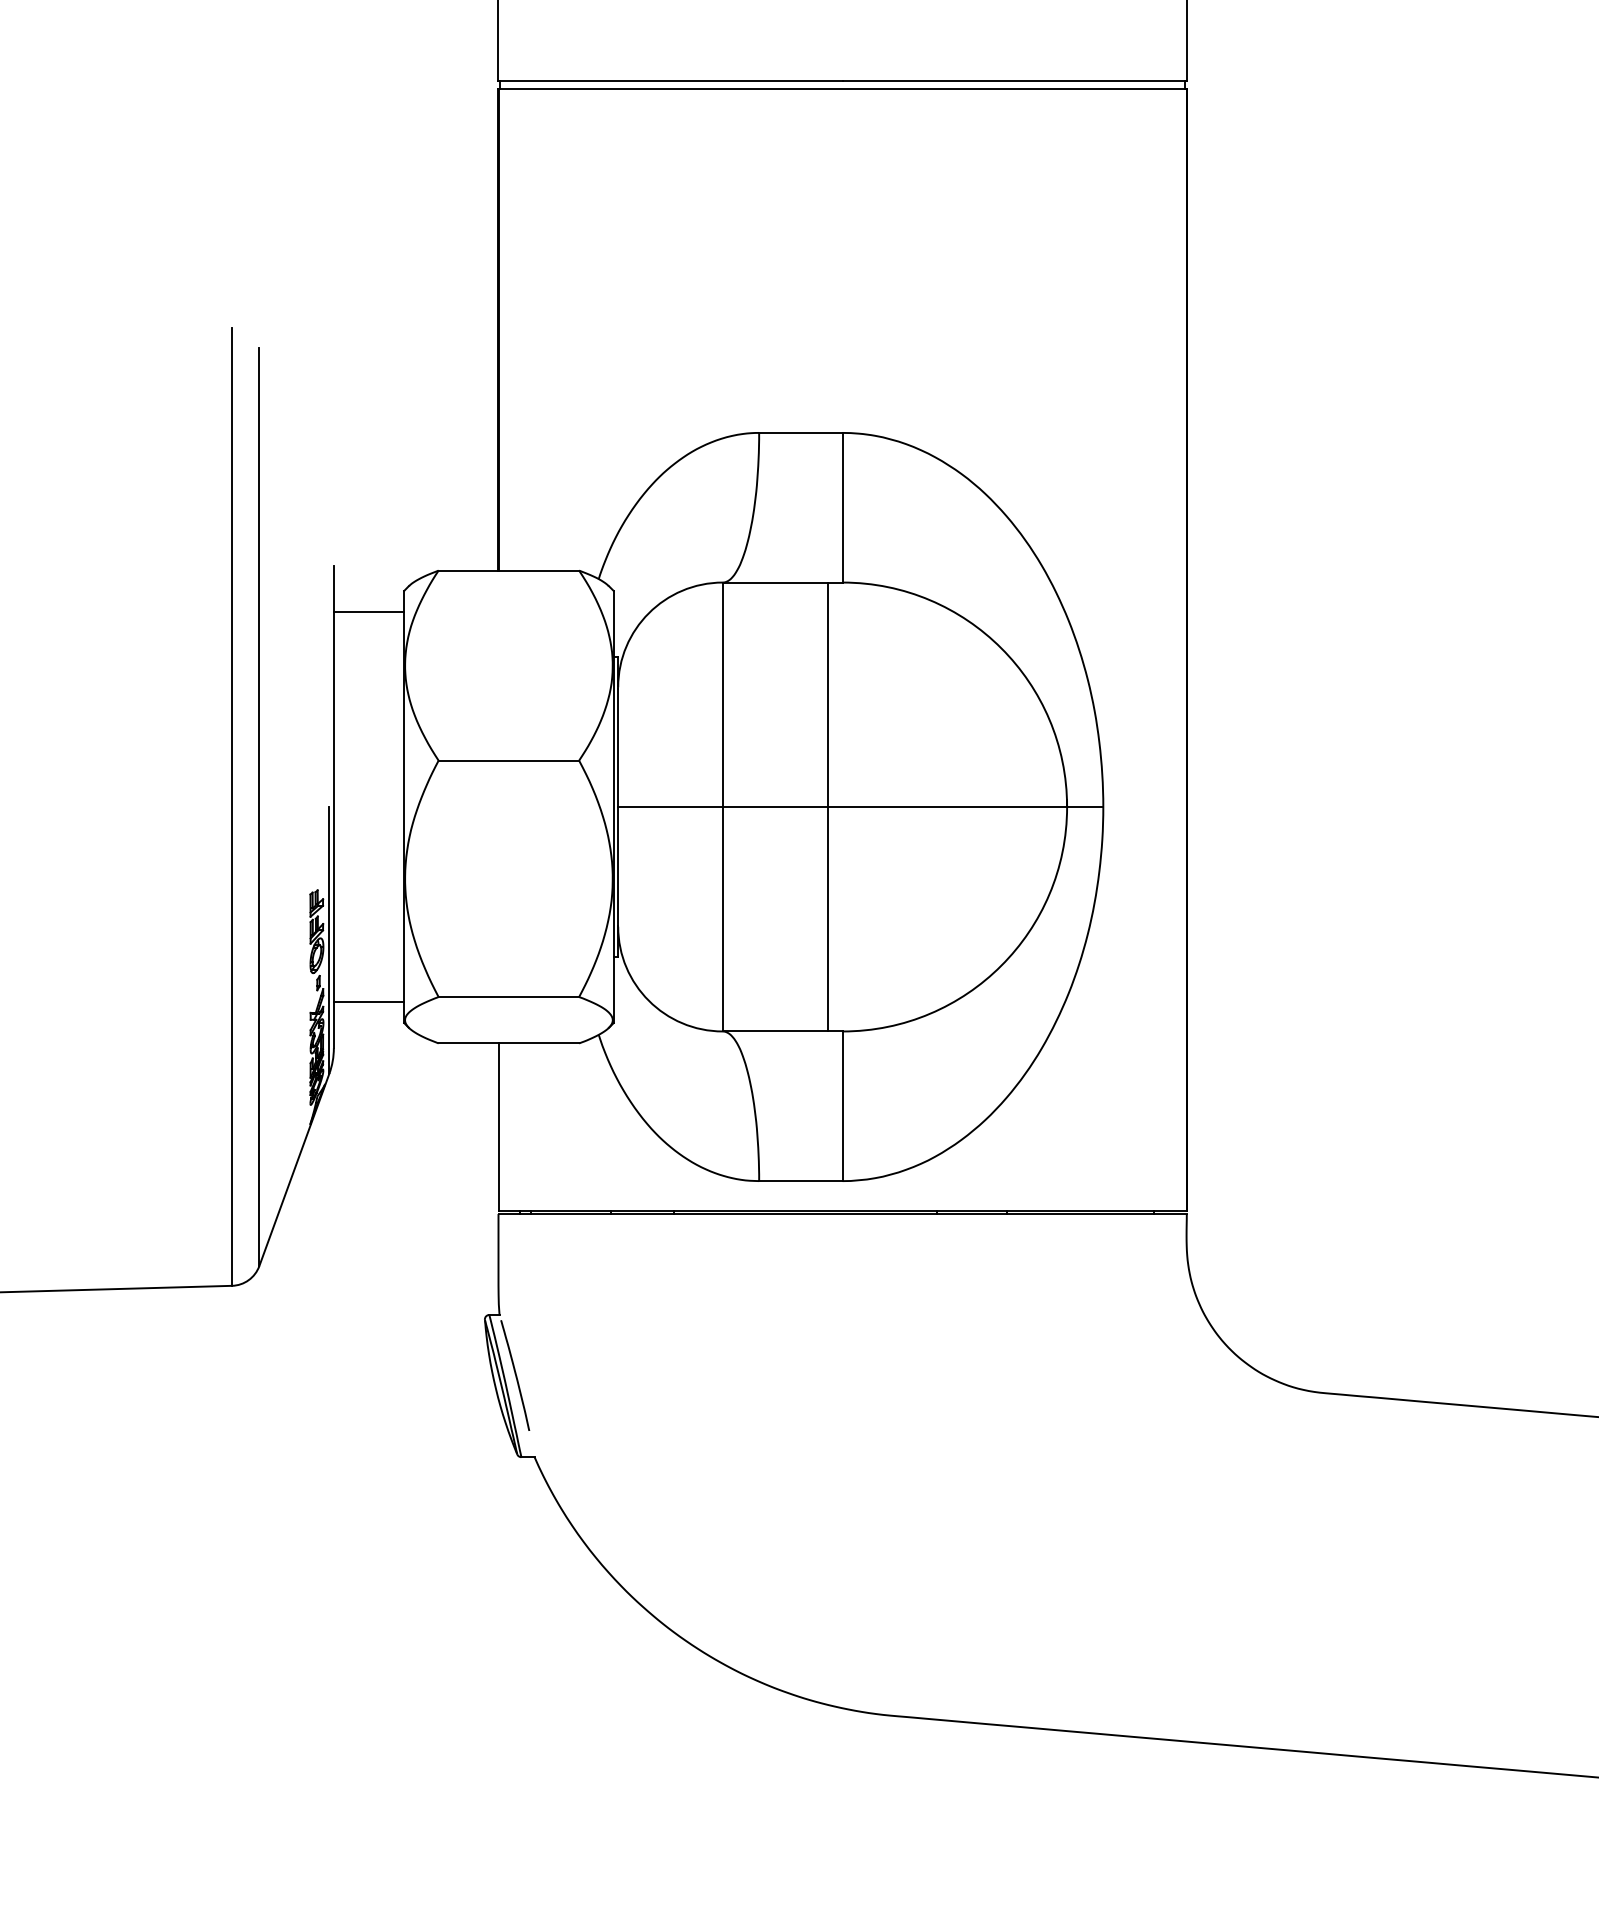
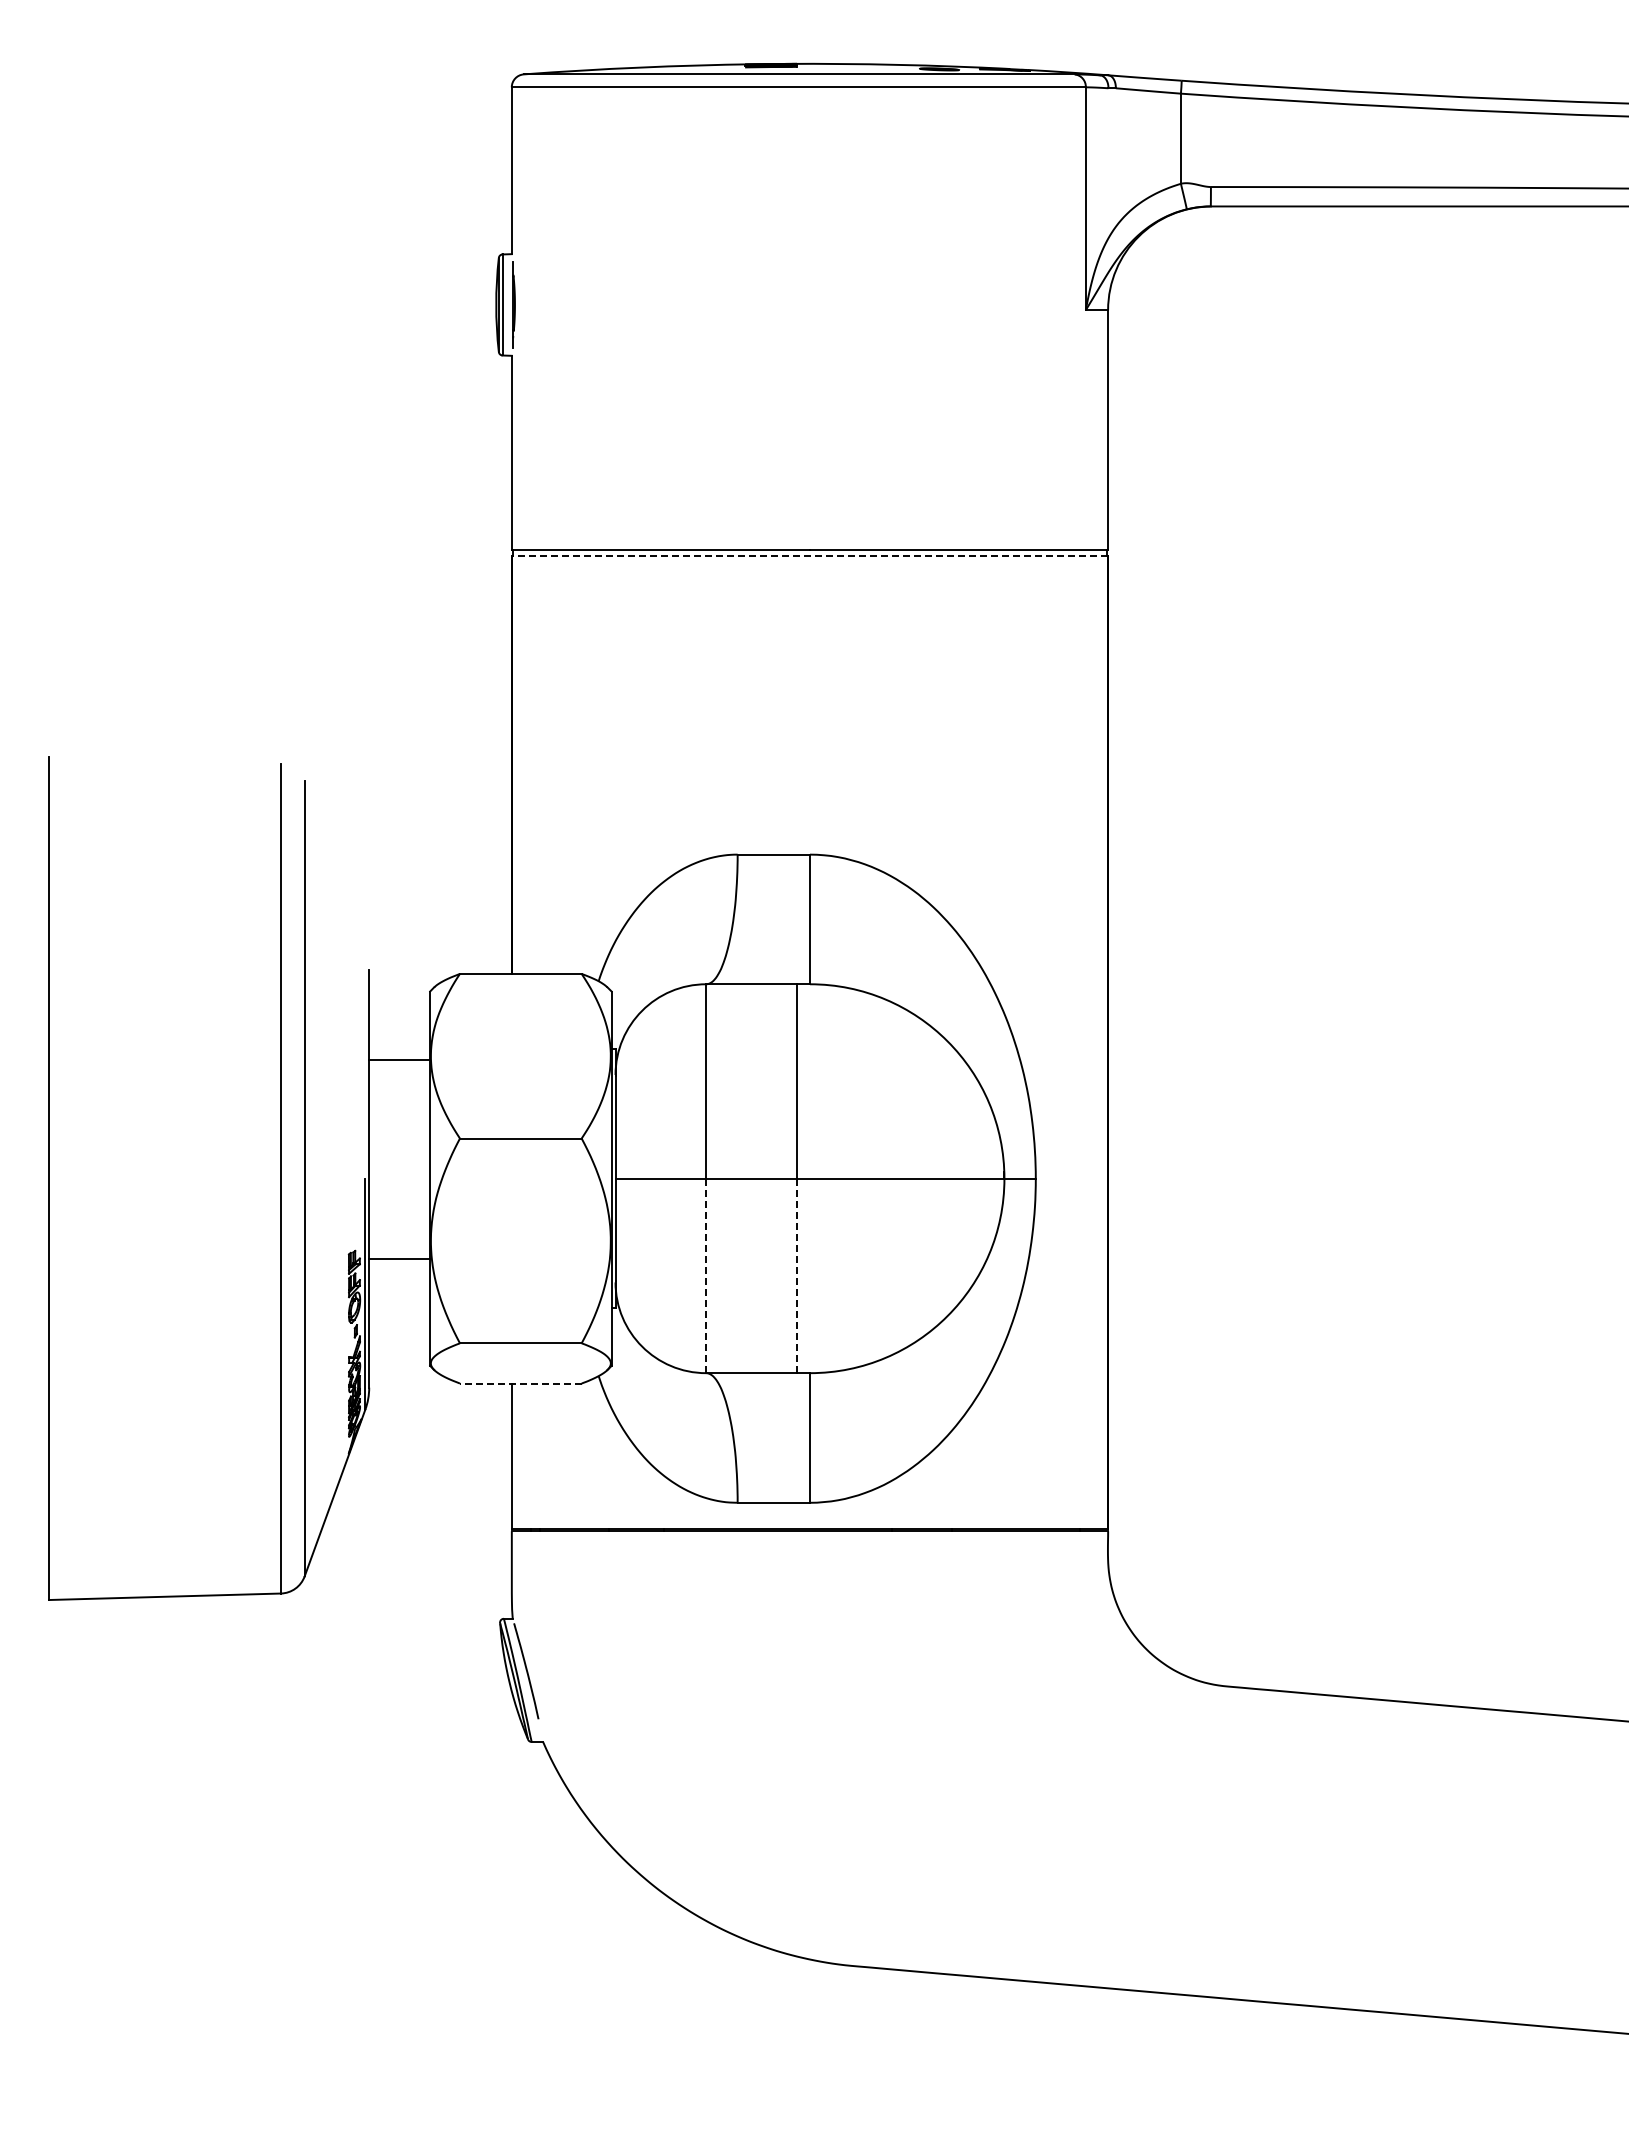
line: (842, 88) -> (809, 556), solid -> dashed
line: (368, 612) -> (399, 1060), moved
line: (828, 918) -> (797, 1275), solid -> dashed
line: (723, 919) -> (706, 1276), solid -> dashed
line: (368, 1001) -> (399, 1259), moved
line: (508, 1043) -> (520, 1383), solid -> dashed

